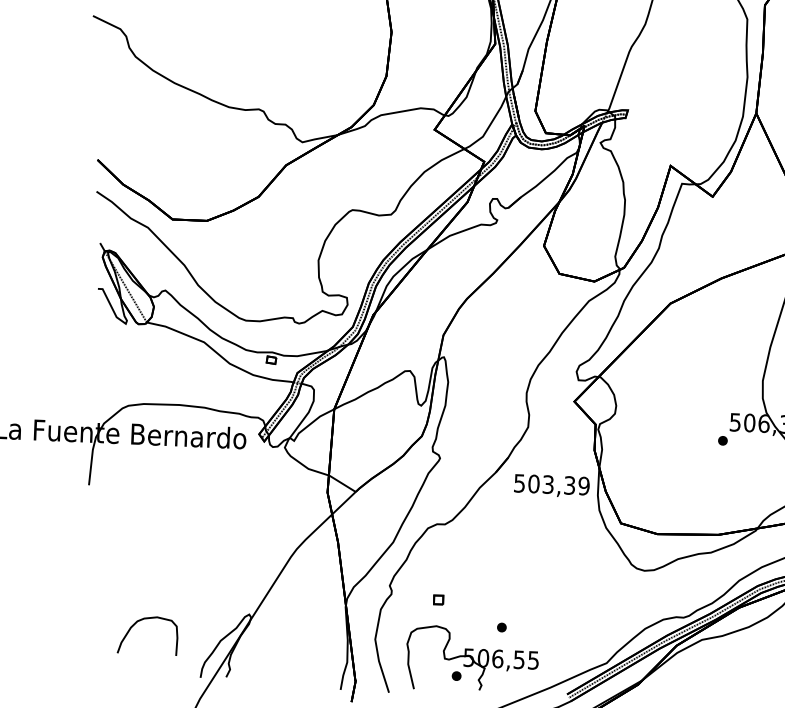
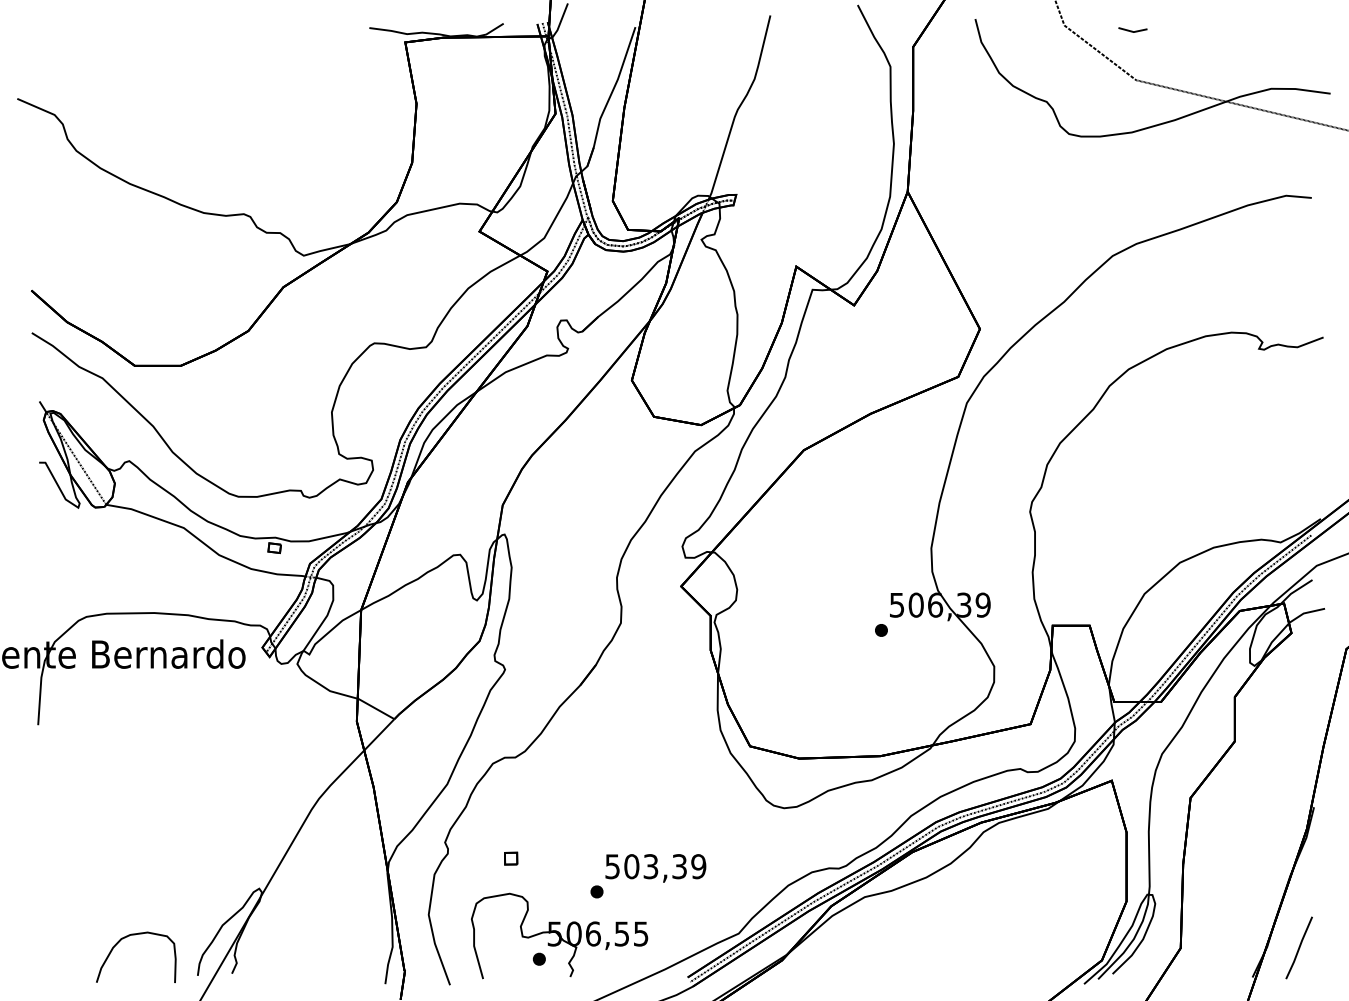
text: (551, 486) -> (655, 868), moved
curve: (148, 619) -> (135, 935), moved

